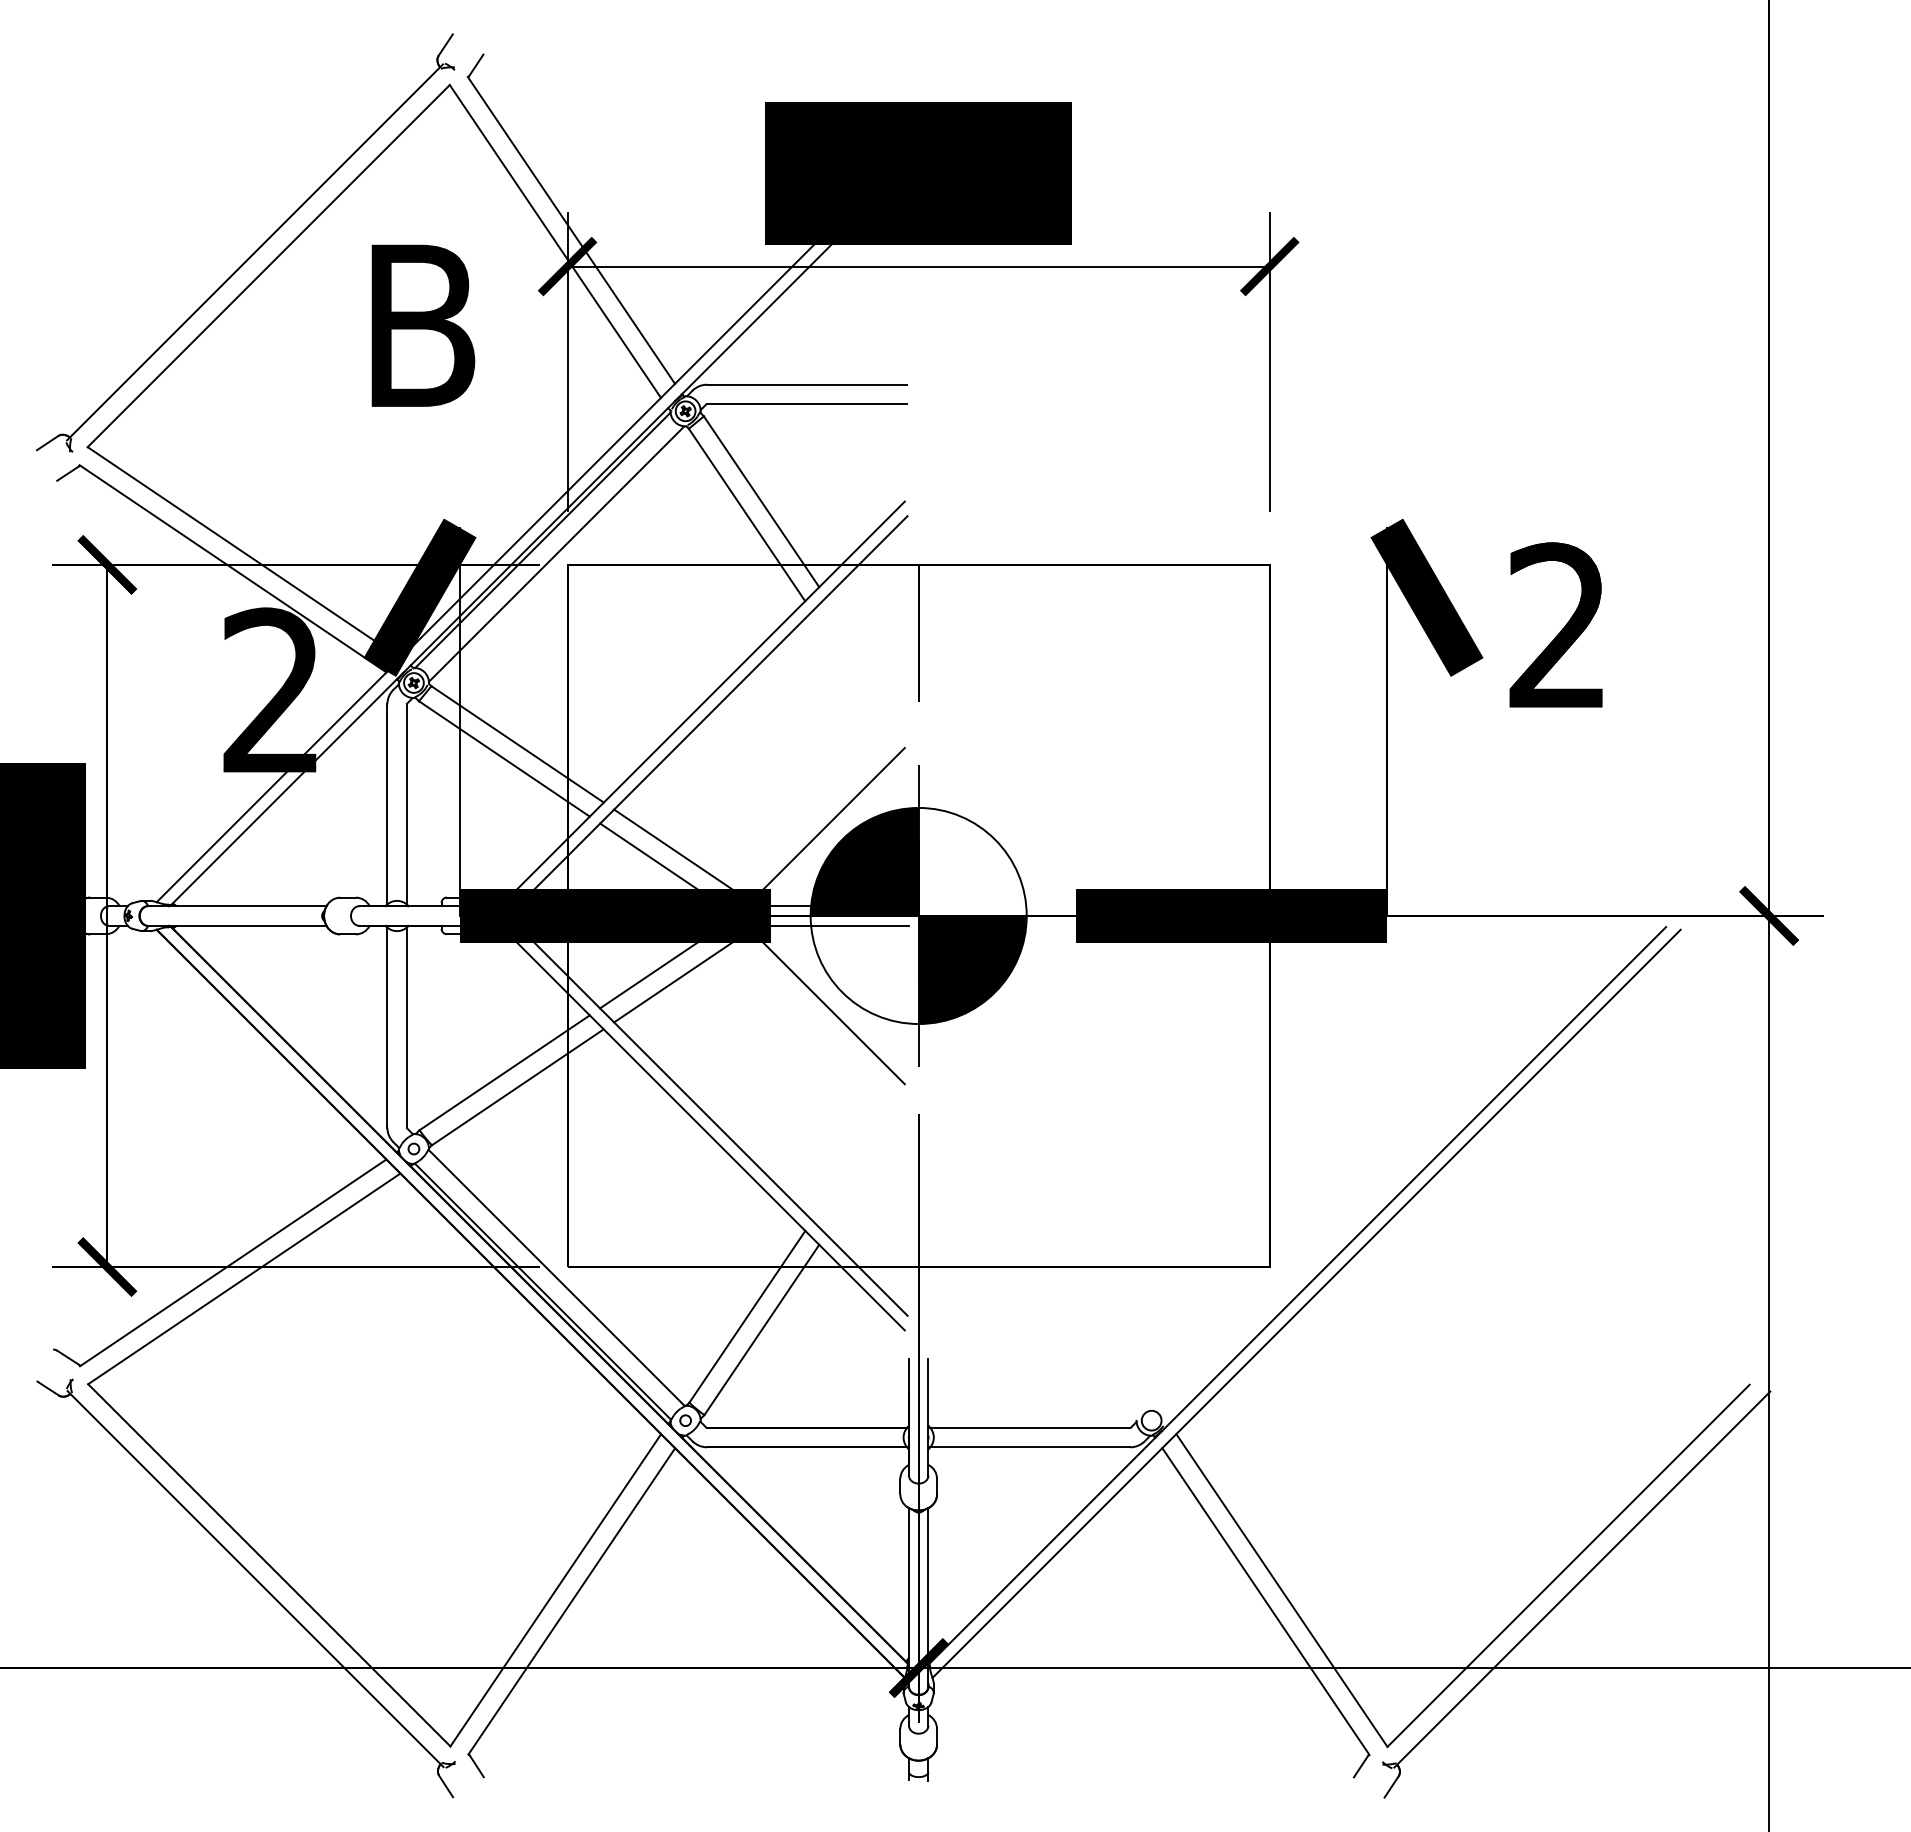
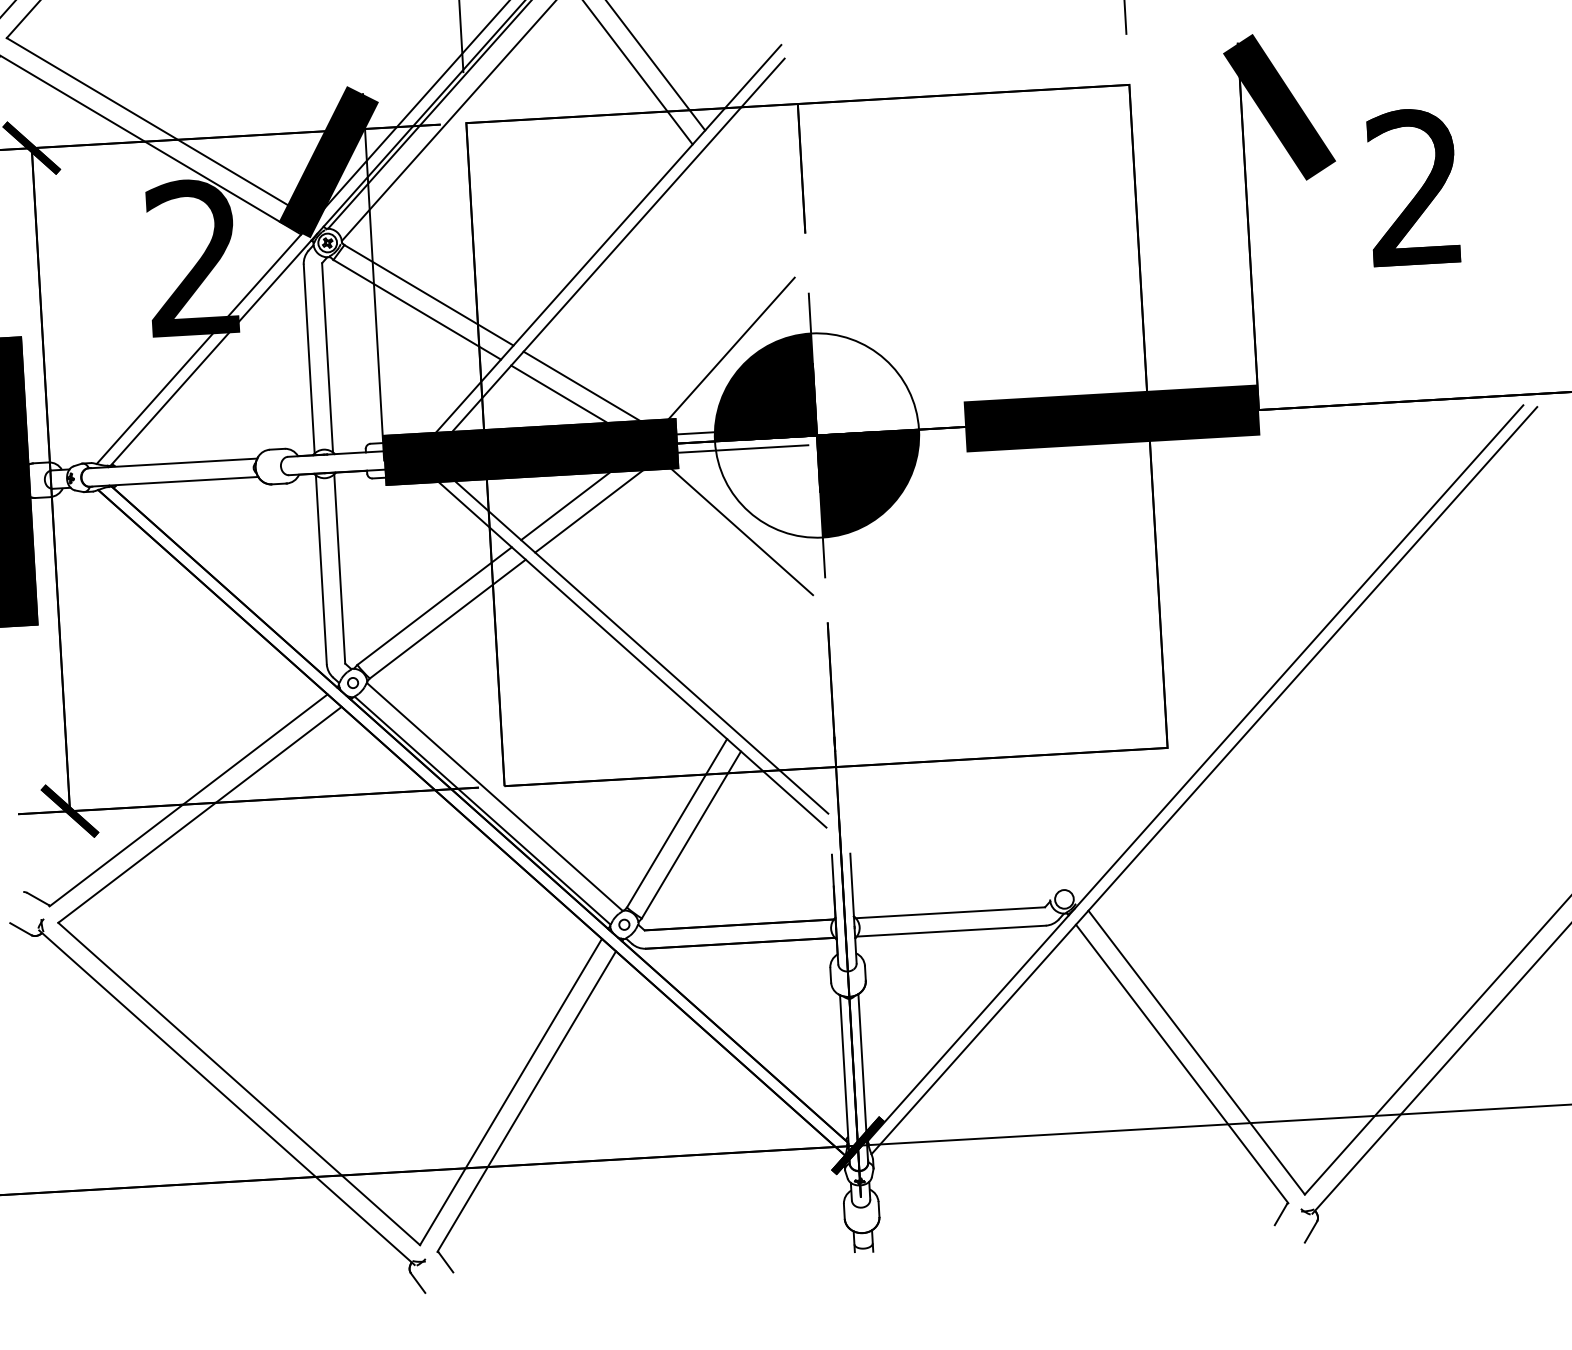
text: (1555, 624) -> (1412, 186), moved

